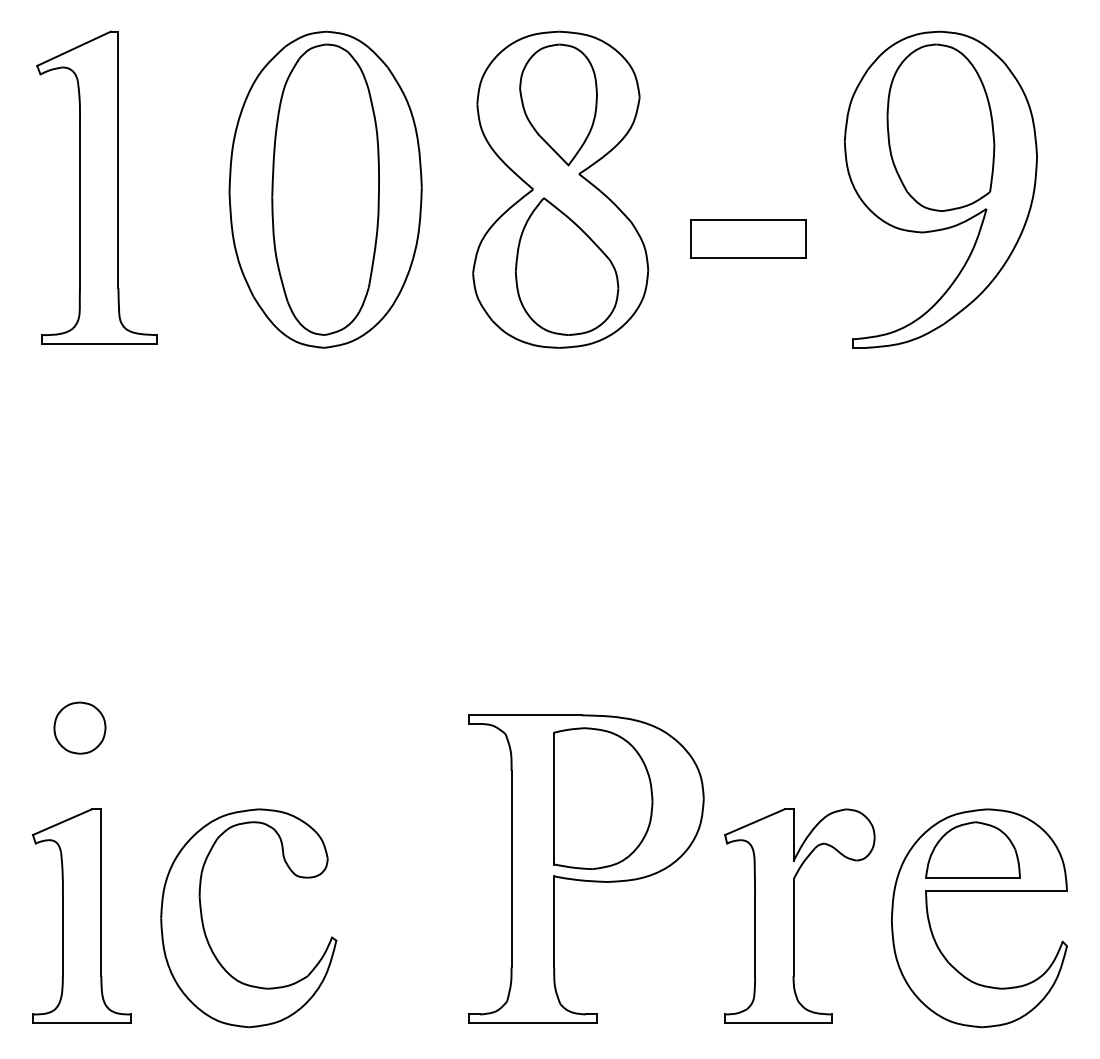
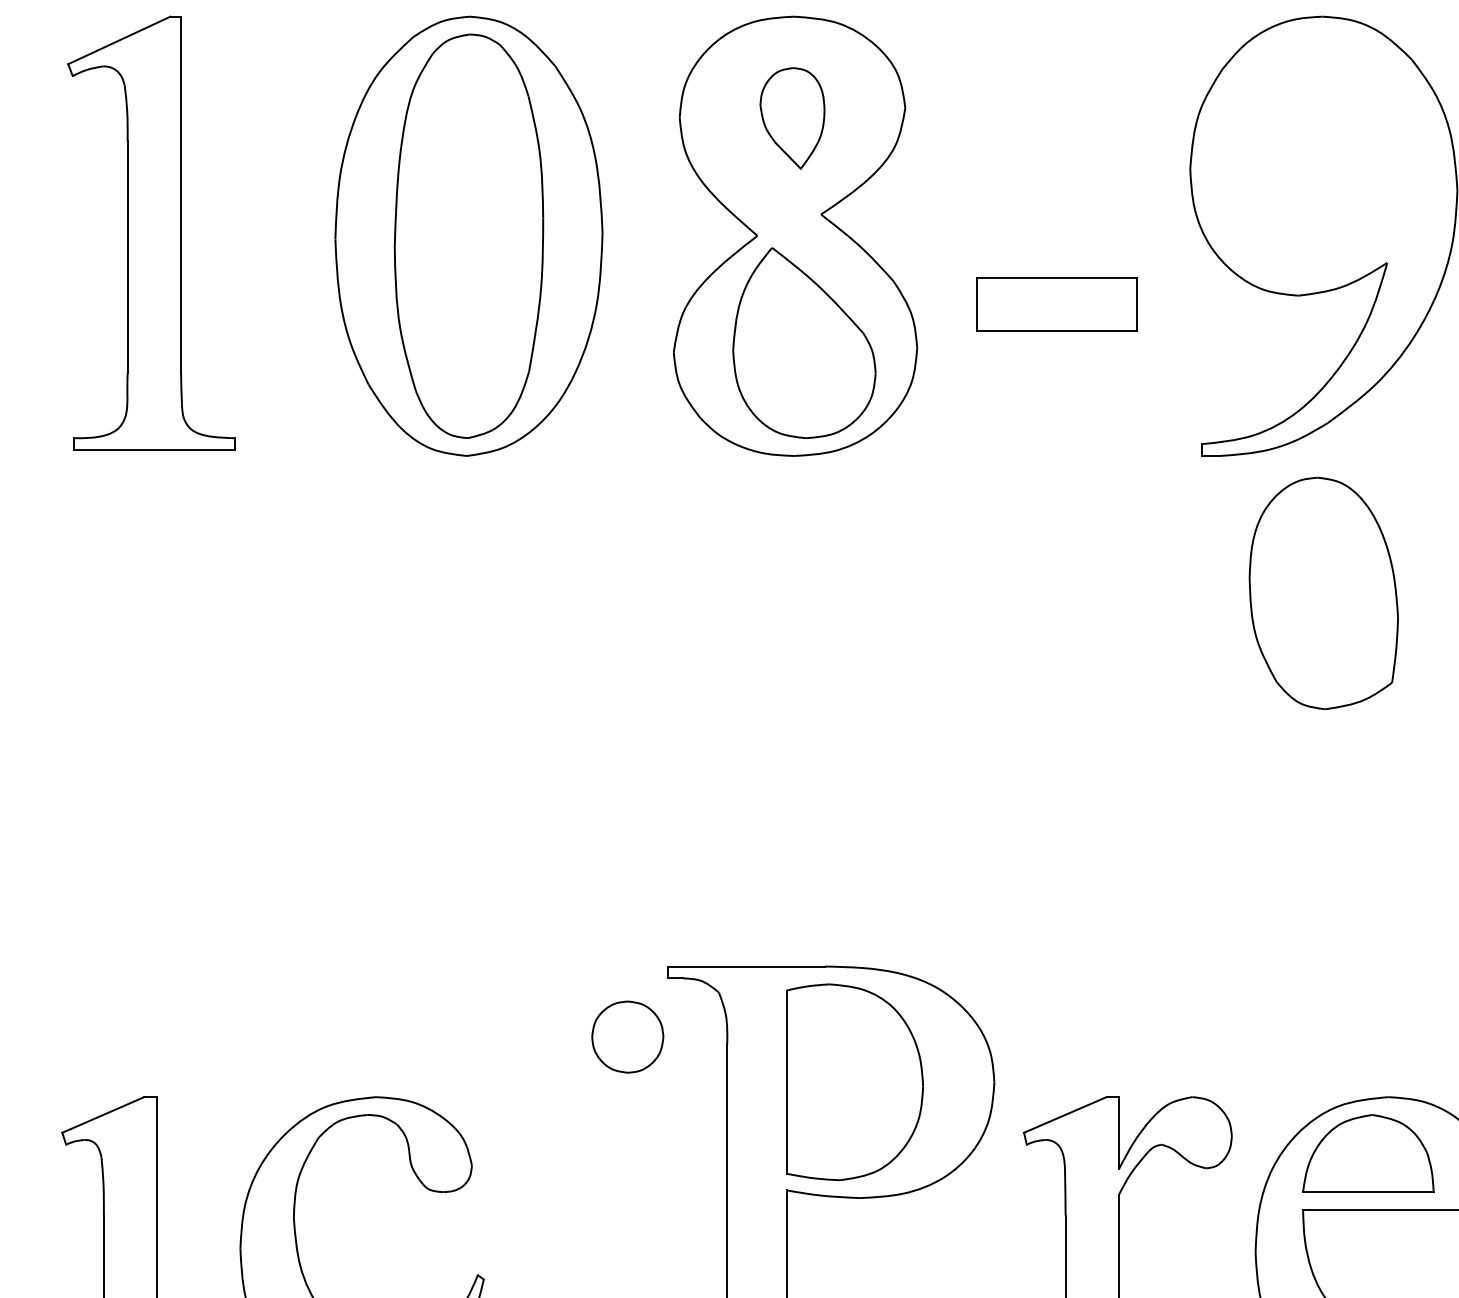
part: (558, 104) -> (792, 117), size x0.6
part: (940, 127) -> (1323, 592), moved
part: (79, 727) -> (627, 1036), moved

